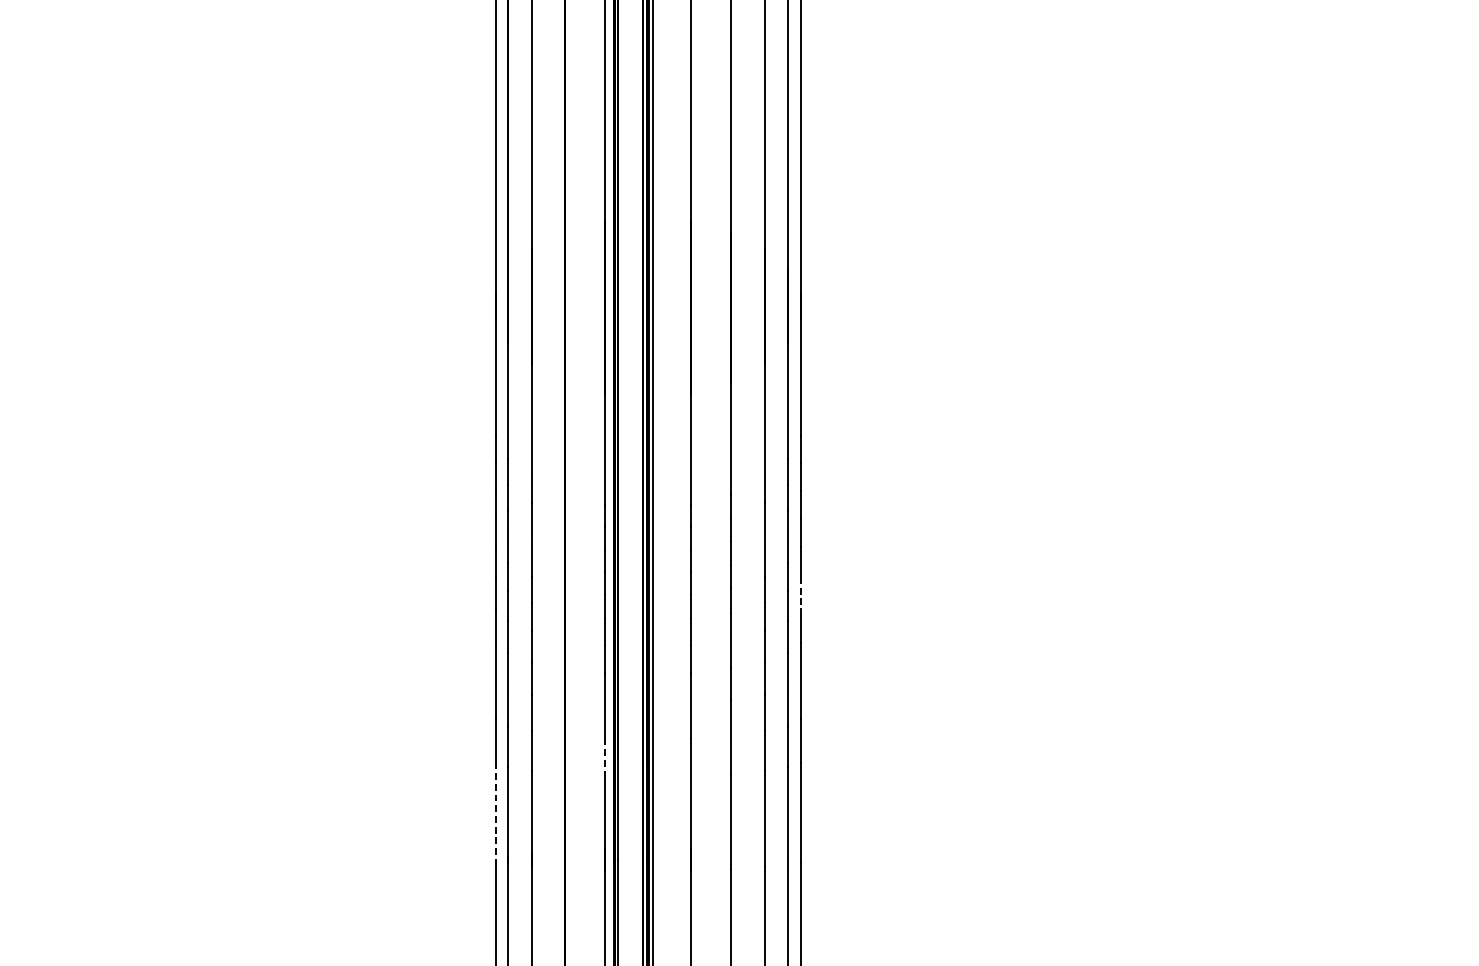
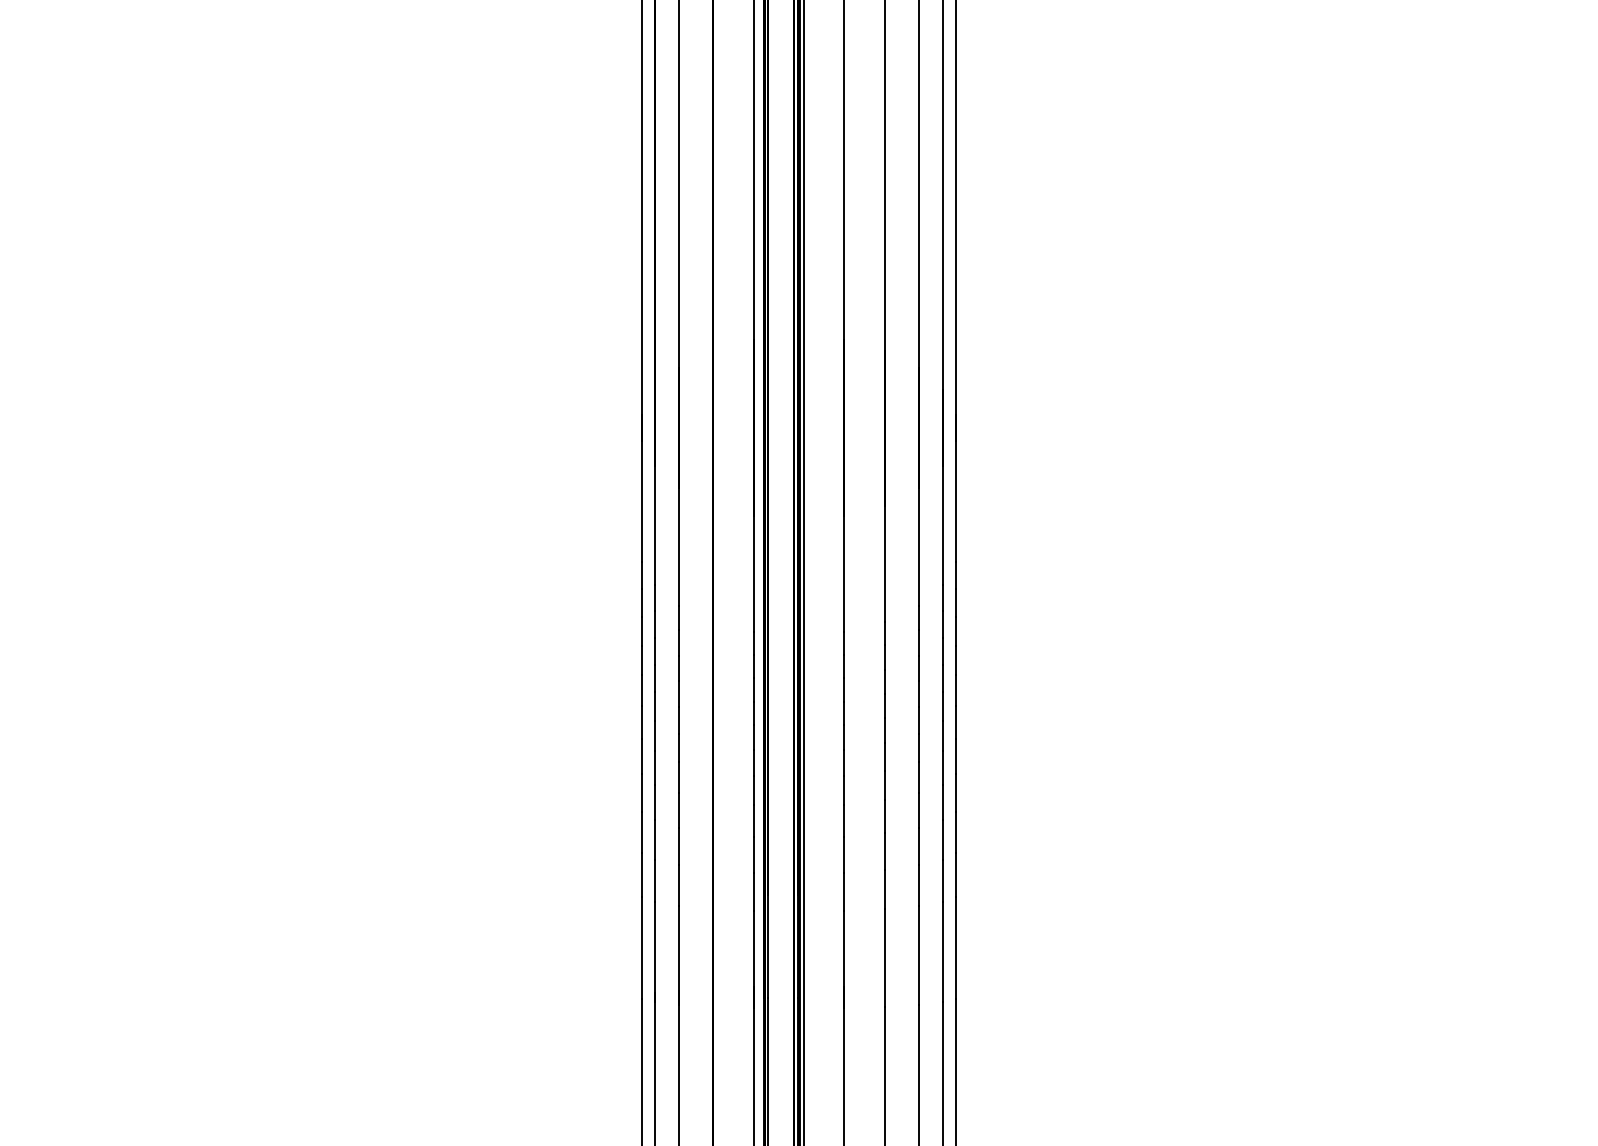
line: (801, 593) -> (956, 723), dashed -> solid
line: (604, 757) -> (754, 892), dashed -> solid
line: (495, 812) -> (641, 948), dashed -> solid

